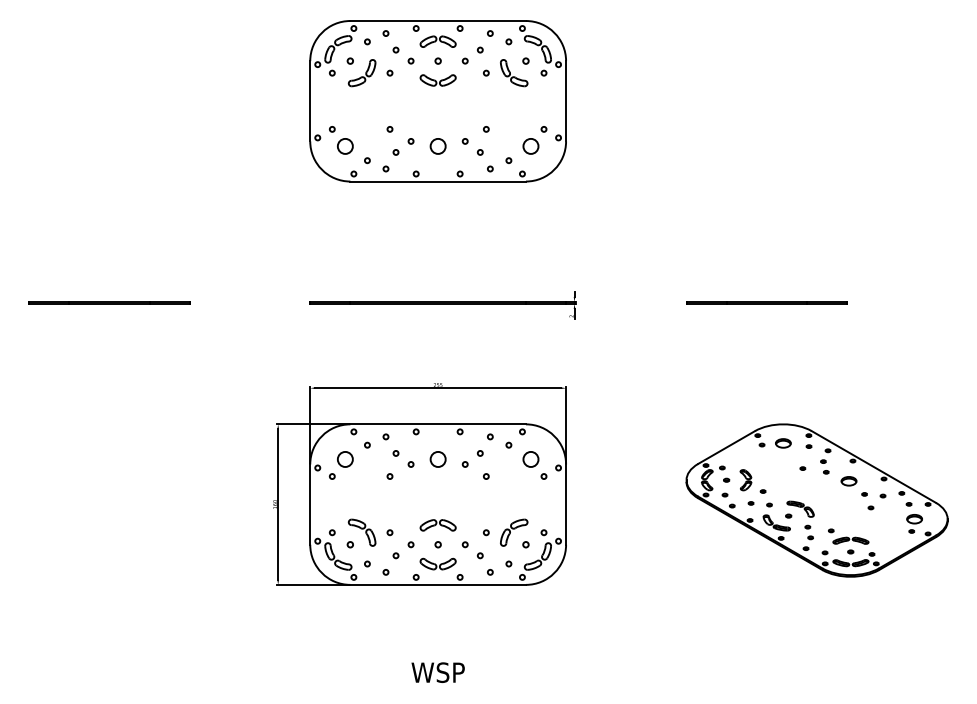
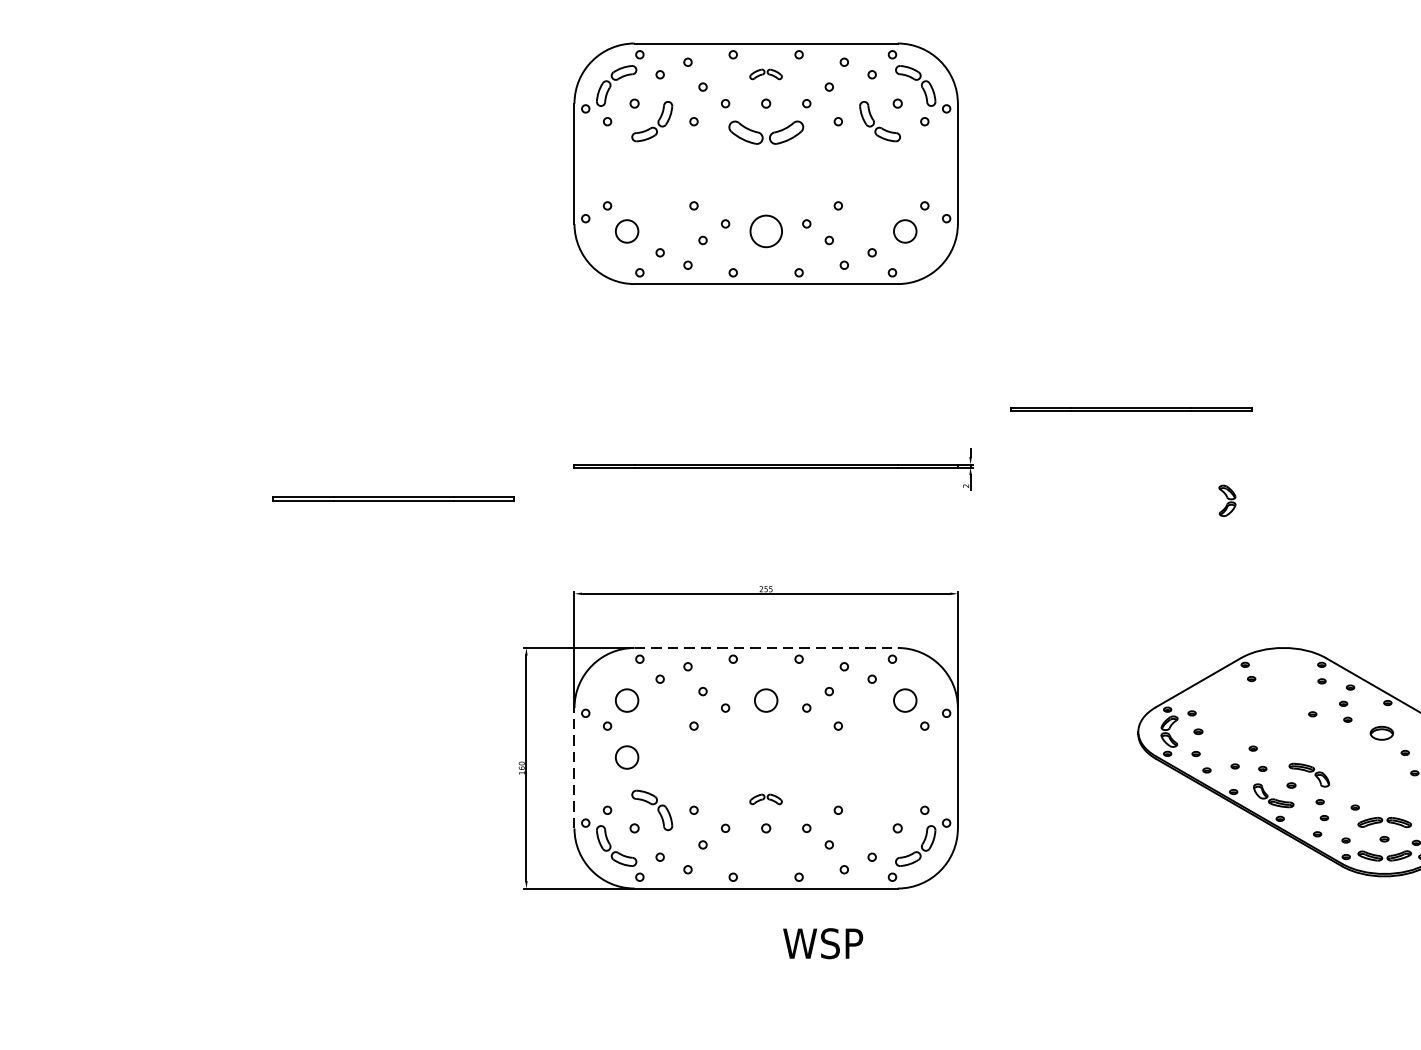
part: (437, 41) -> (765, 74), size x0.6
part: (437, 80) -> (765, 132), size x1.4
circle: (437, 146) -> (765, 231), size x1.4
line: (109, 302) -> (393, 498), moved
line: (766, 302) -> (1130, 408), moved
line: (438, 424) -> (766, 648), solid -> dashed
part: (783, 443) -> (1283, 676), removed
part: (745, 480) -> (1226, 501), moved
circle: (345, 497) -> (627, 757), added
line: (310, 504) -> (574, 768), solid -> dashed
part: (437, 525) -> (765, 799), size x0.6
part: (514, 532) -> (880, 810), removed
part: (437, 563) -> (765, 856), removed
text: (437, 672) -> (822, 943), moved

